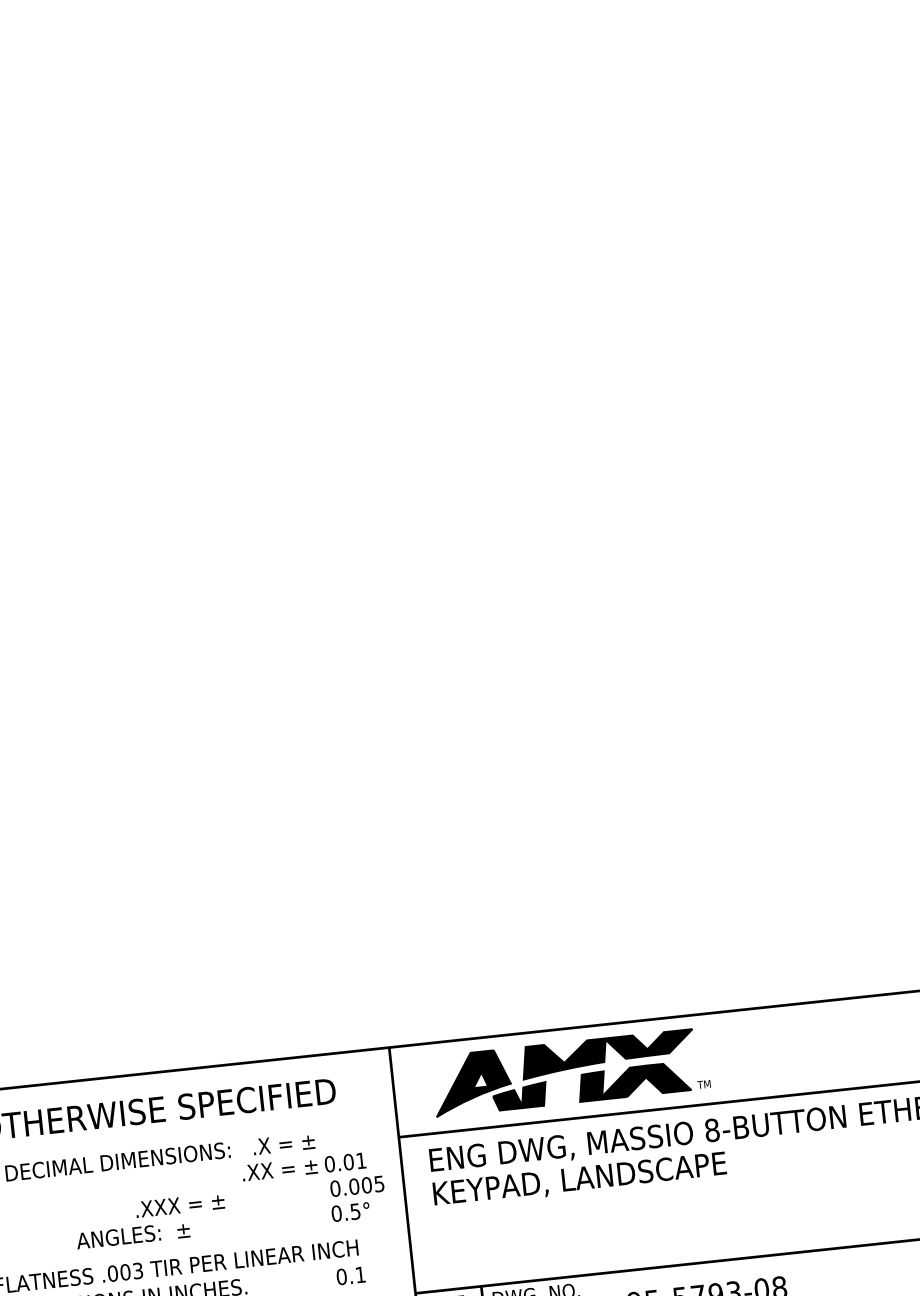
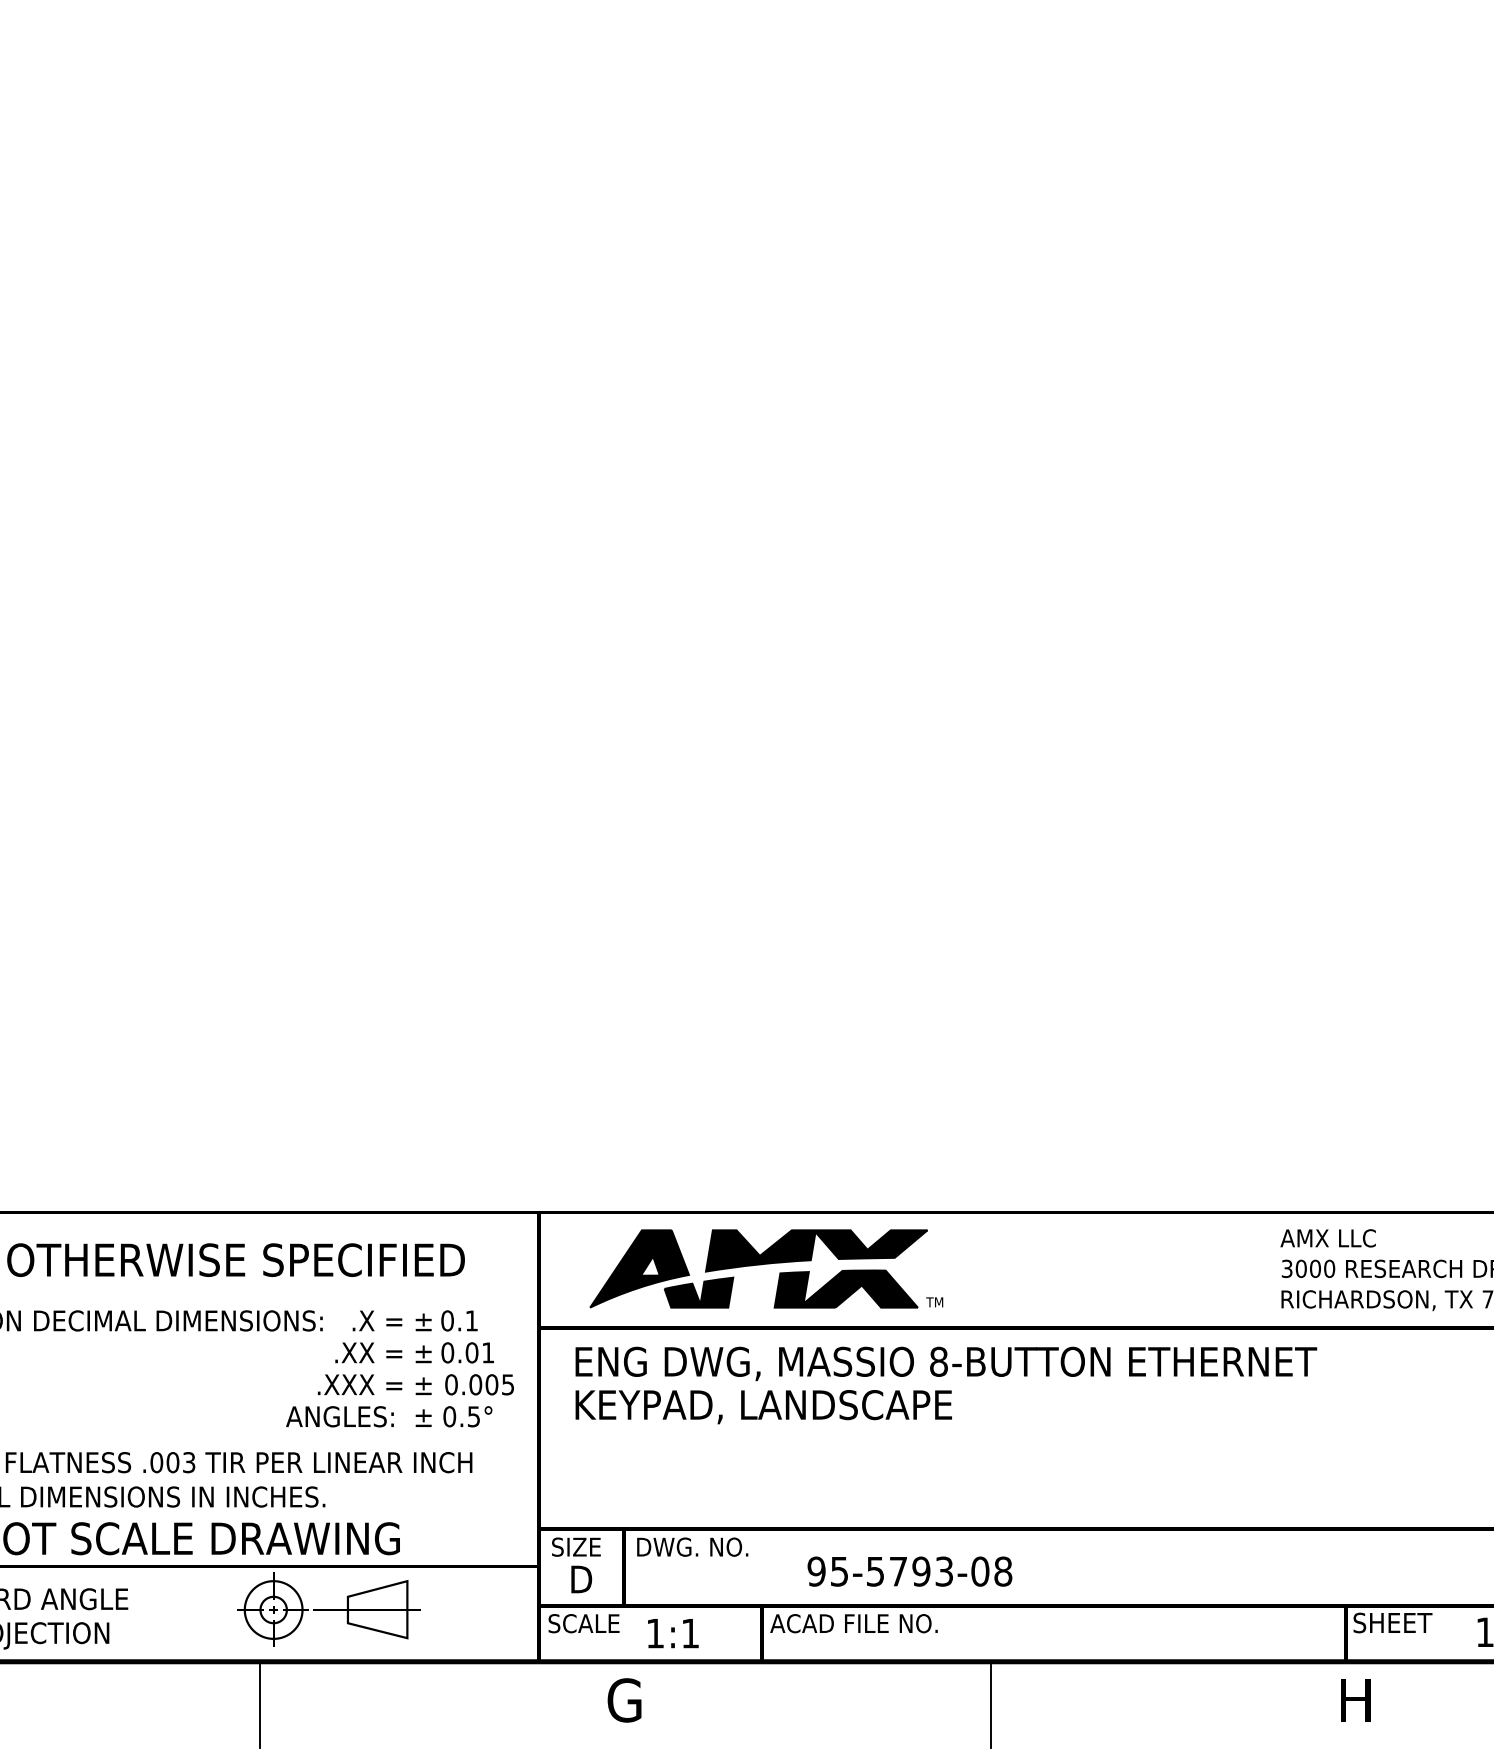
text: (180, 1205) -> (374, 1384), moved
text: (132, 1235) -> (358, 1416), moved
text: (351, 1275) -> (459, 1320), moved

